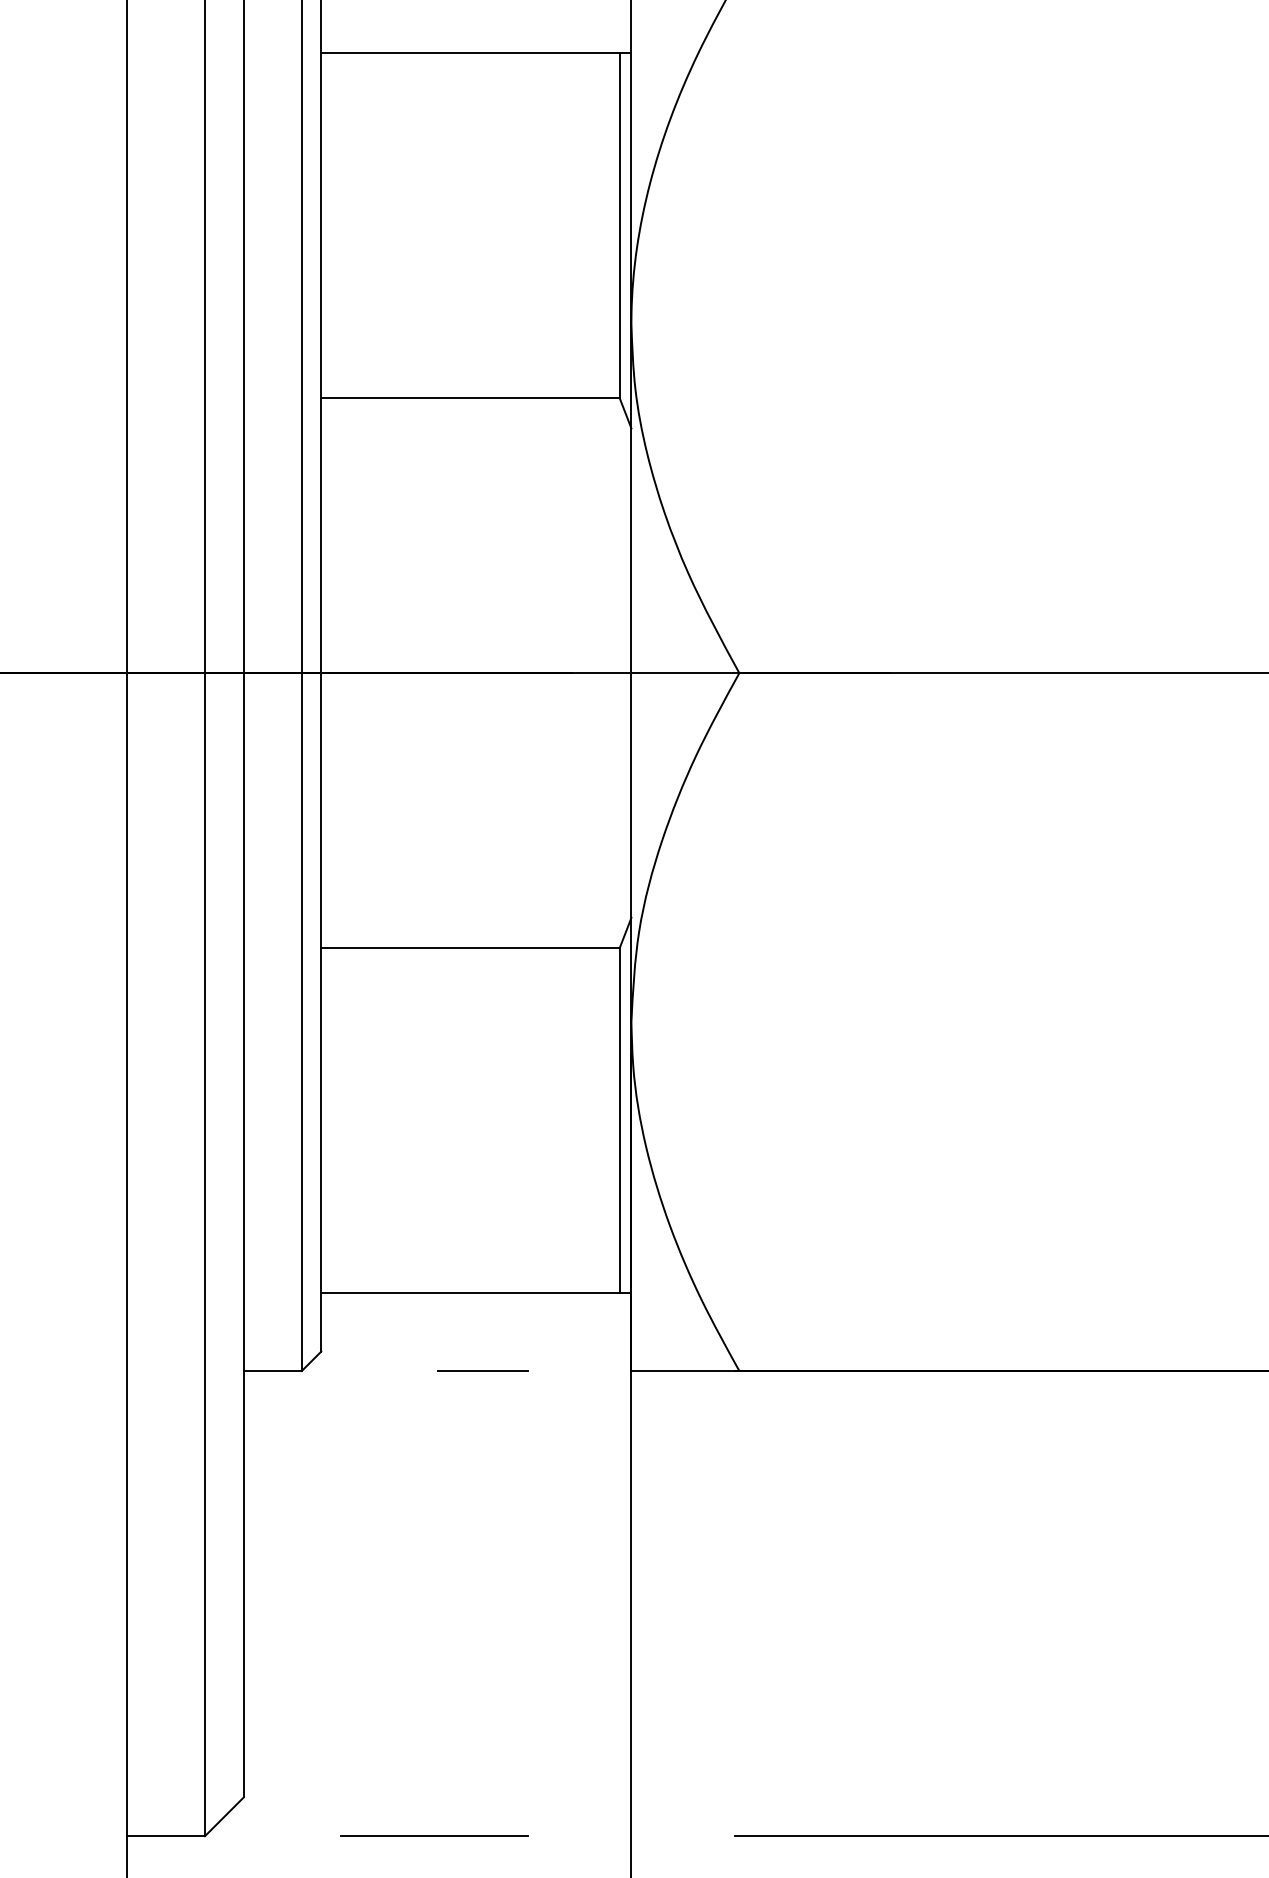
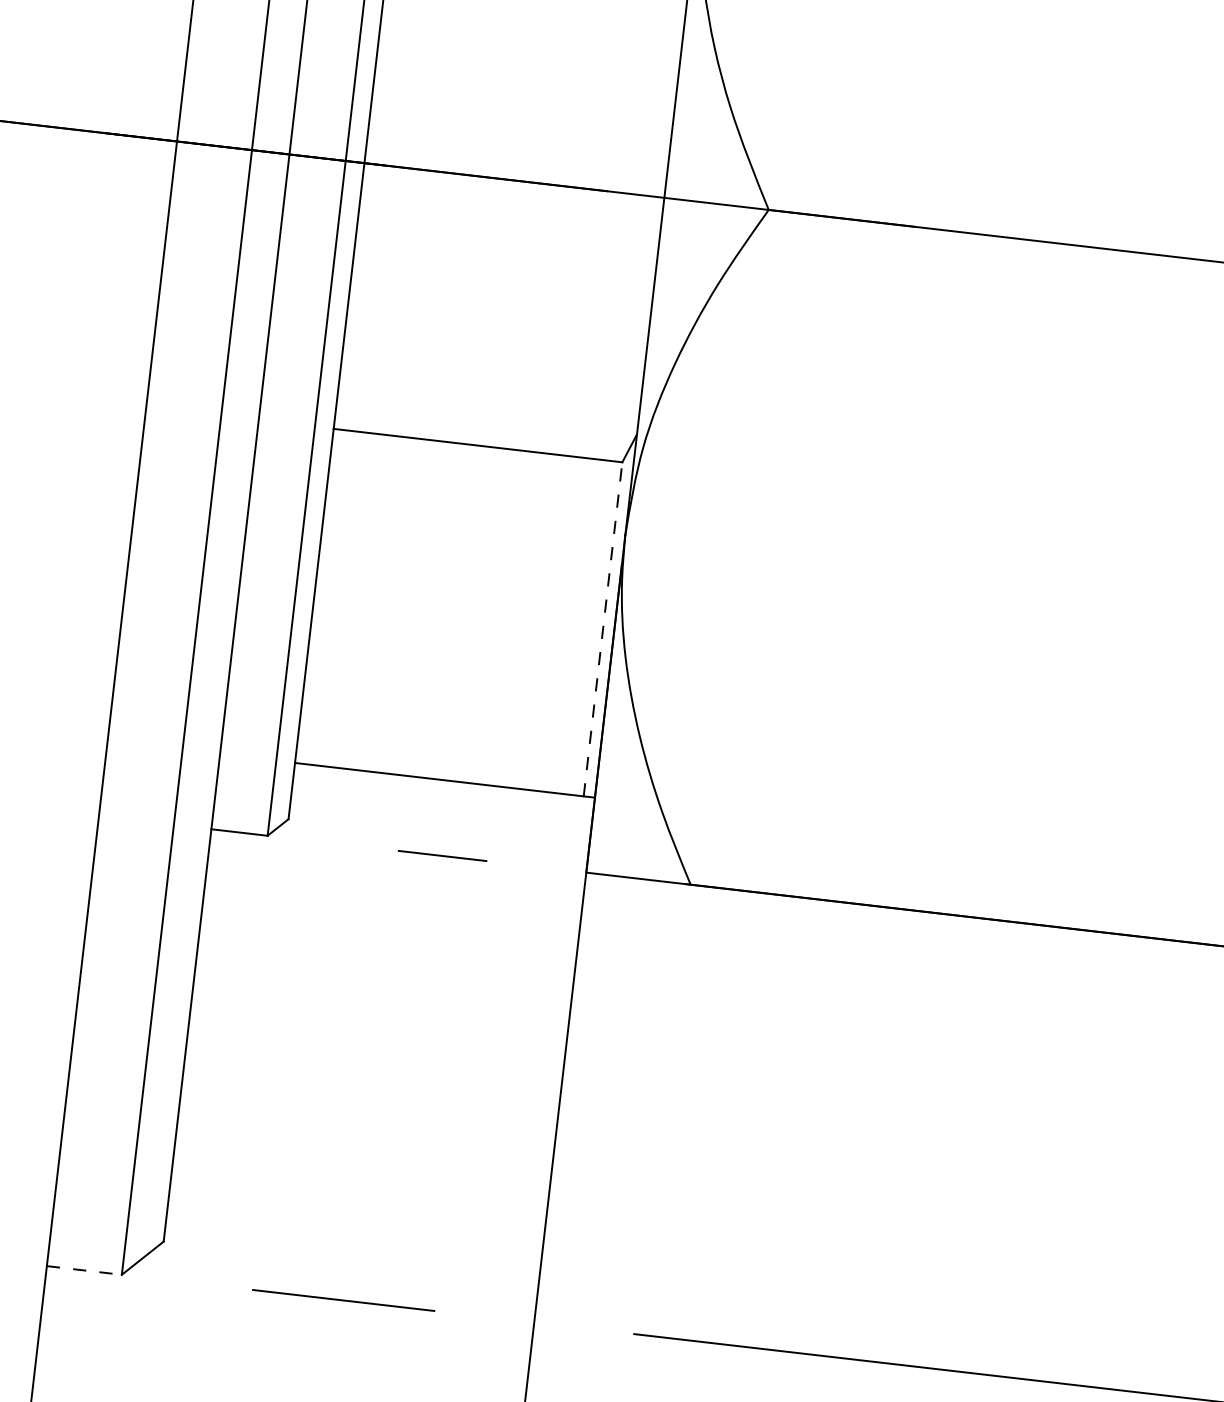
line: (619, 1120) -> (602, 629), solid -> dashed
line: (166, 1836) -> (84, 1270), solid -> dashed

